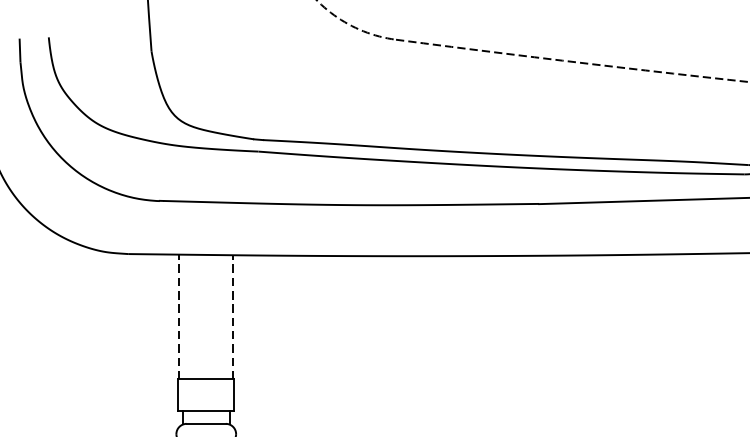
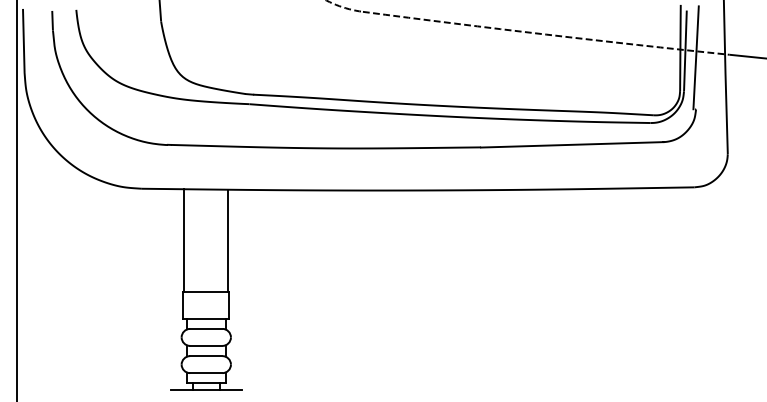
line: (179, 316) -> (184, 240), dashed -> solid
line: (233, 316) -> (228, 240), dashed -> solid

